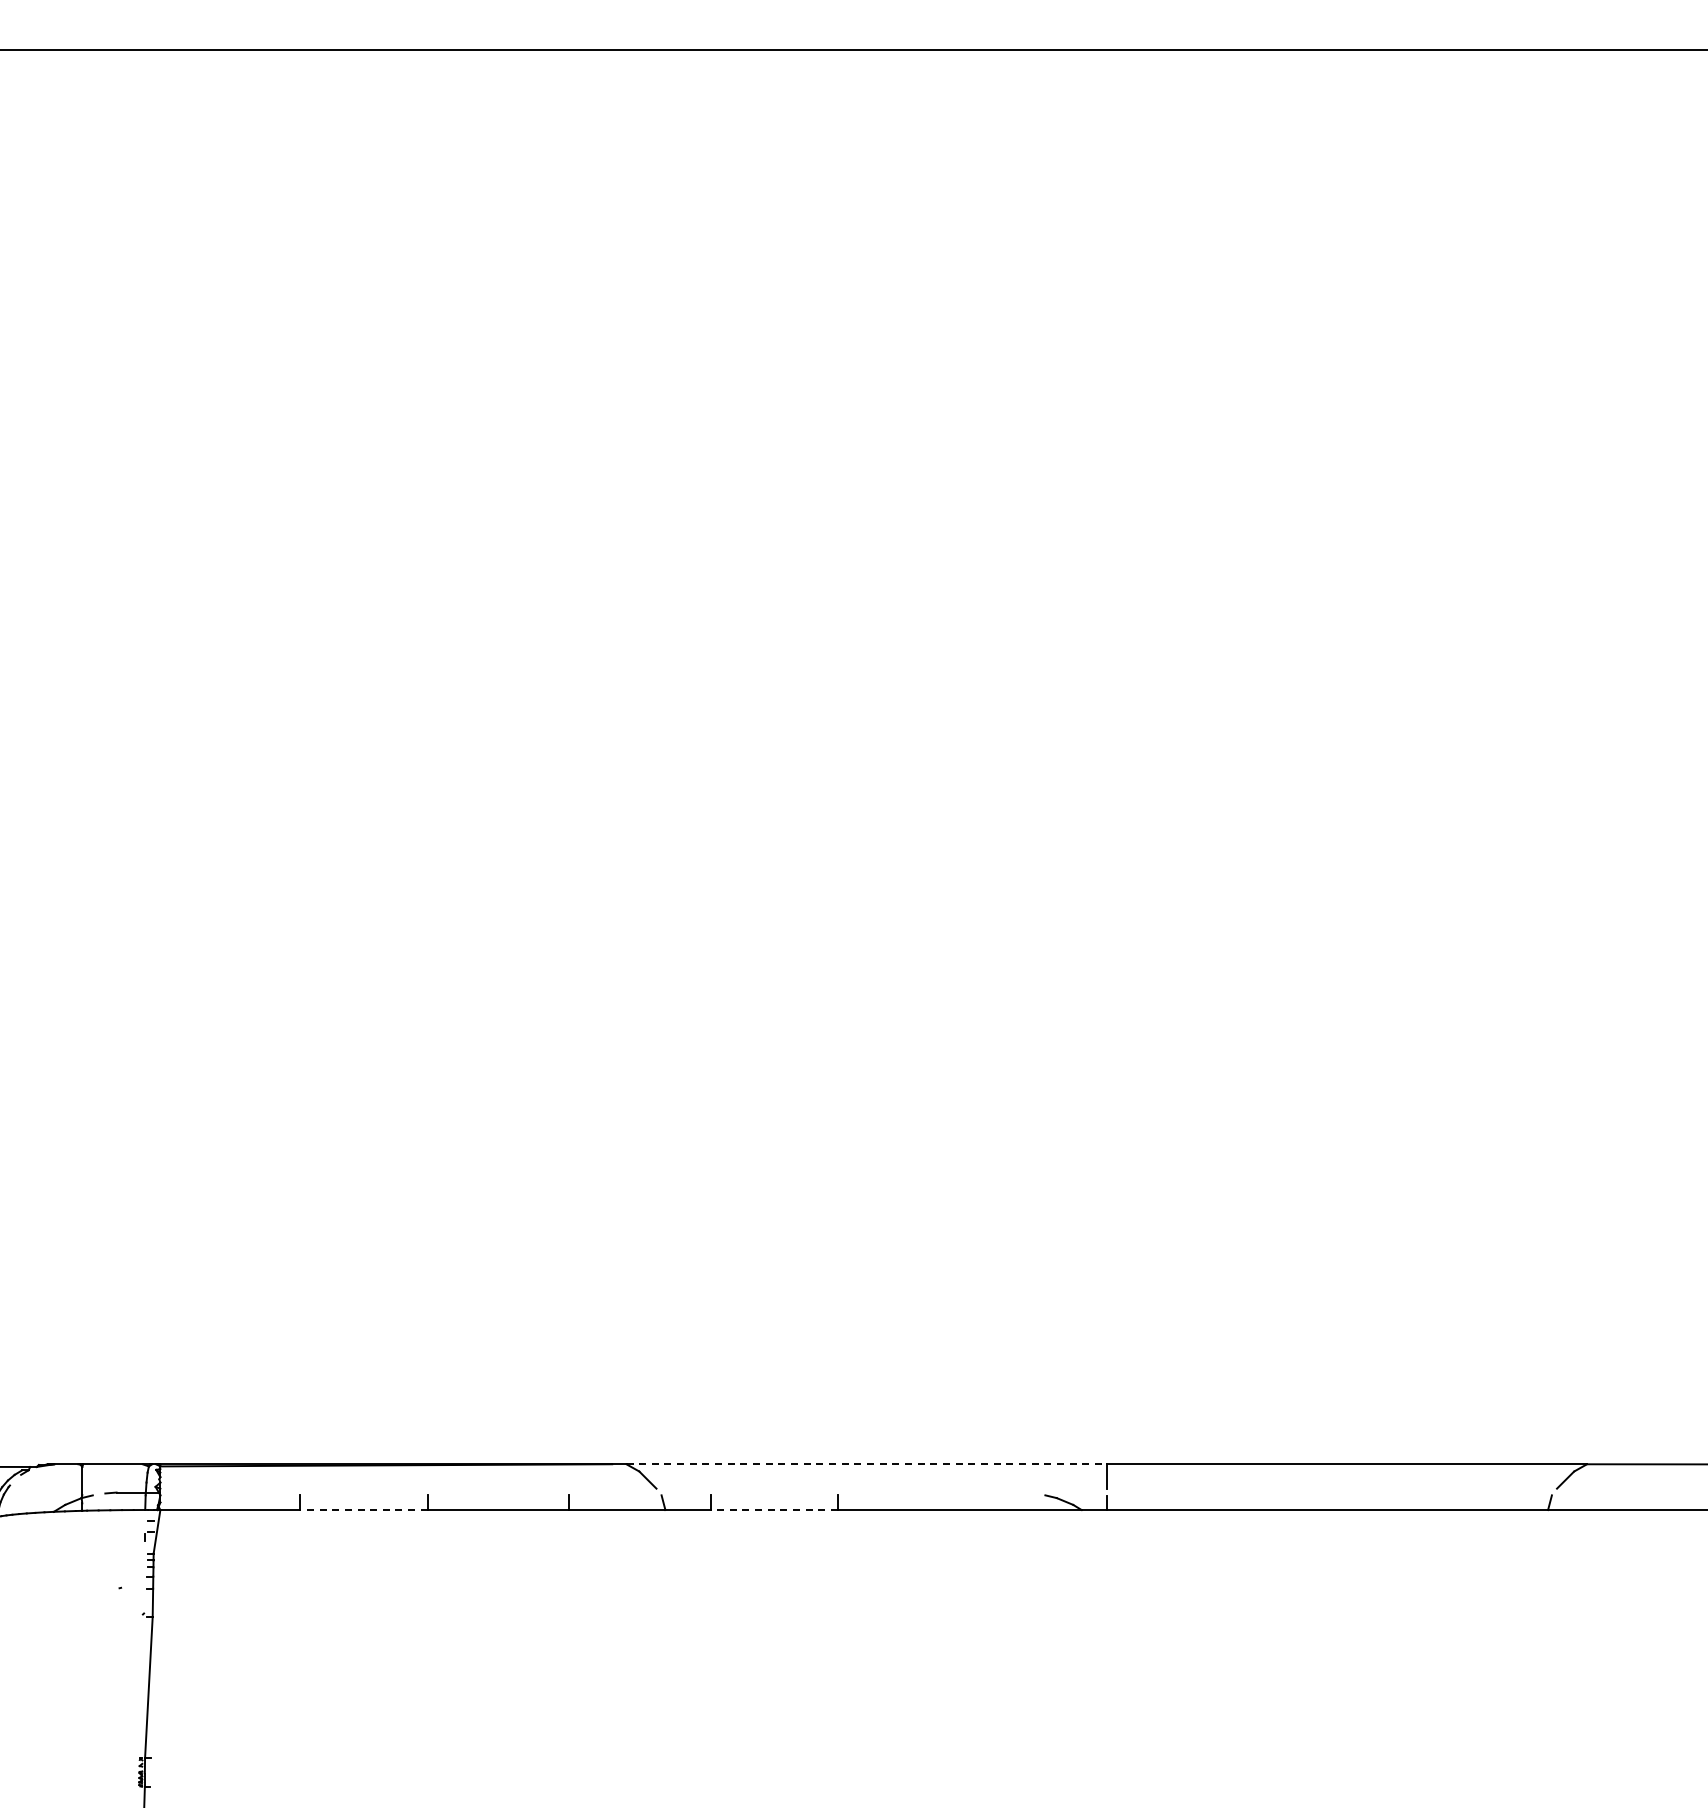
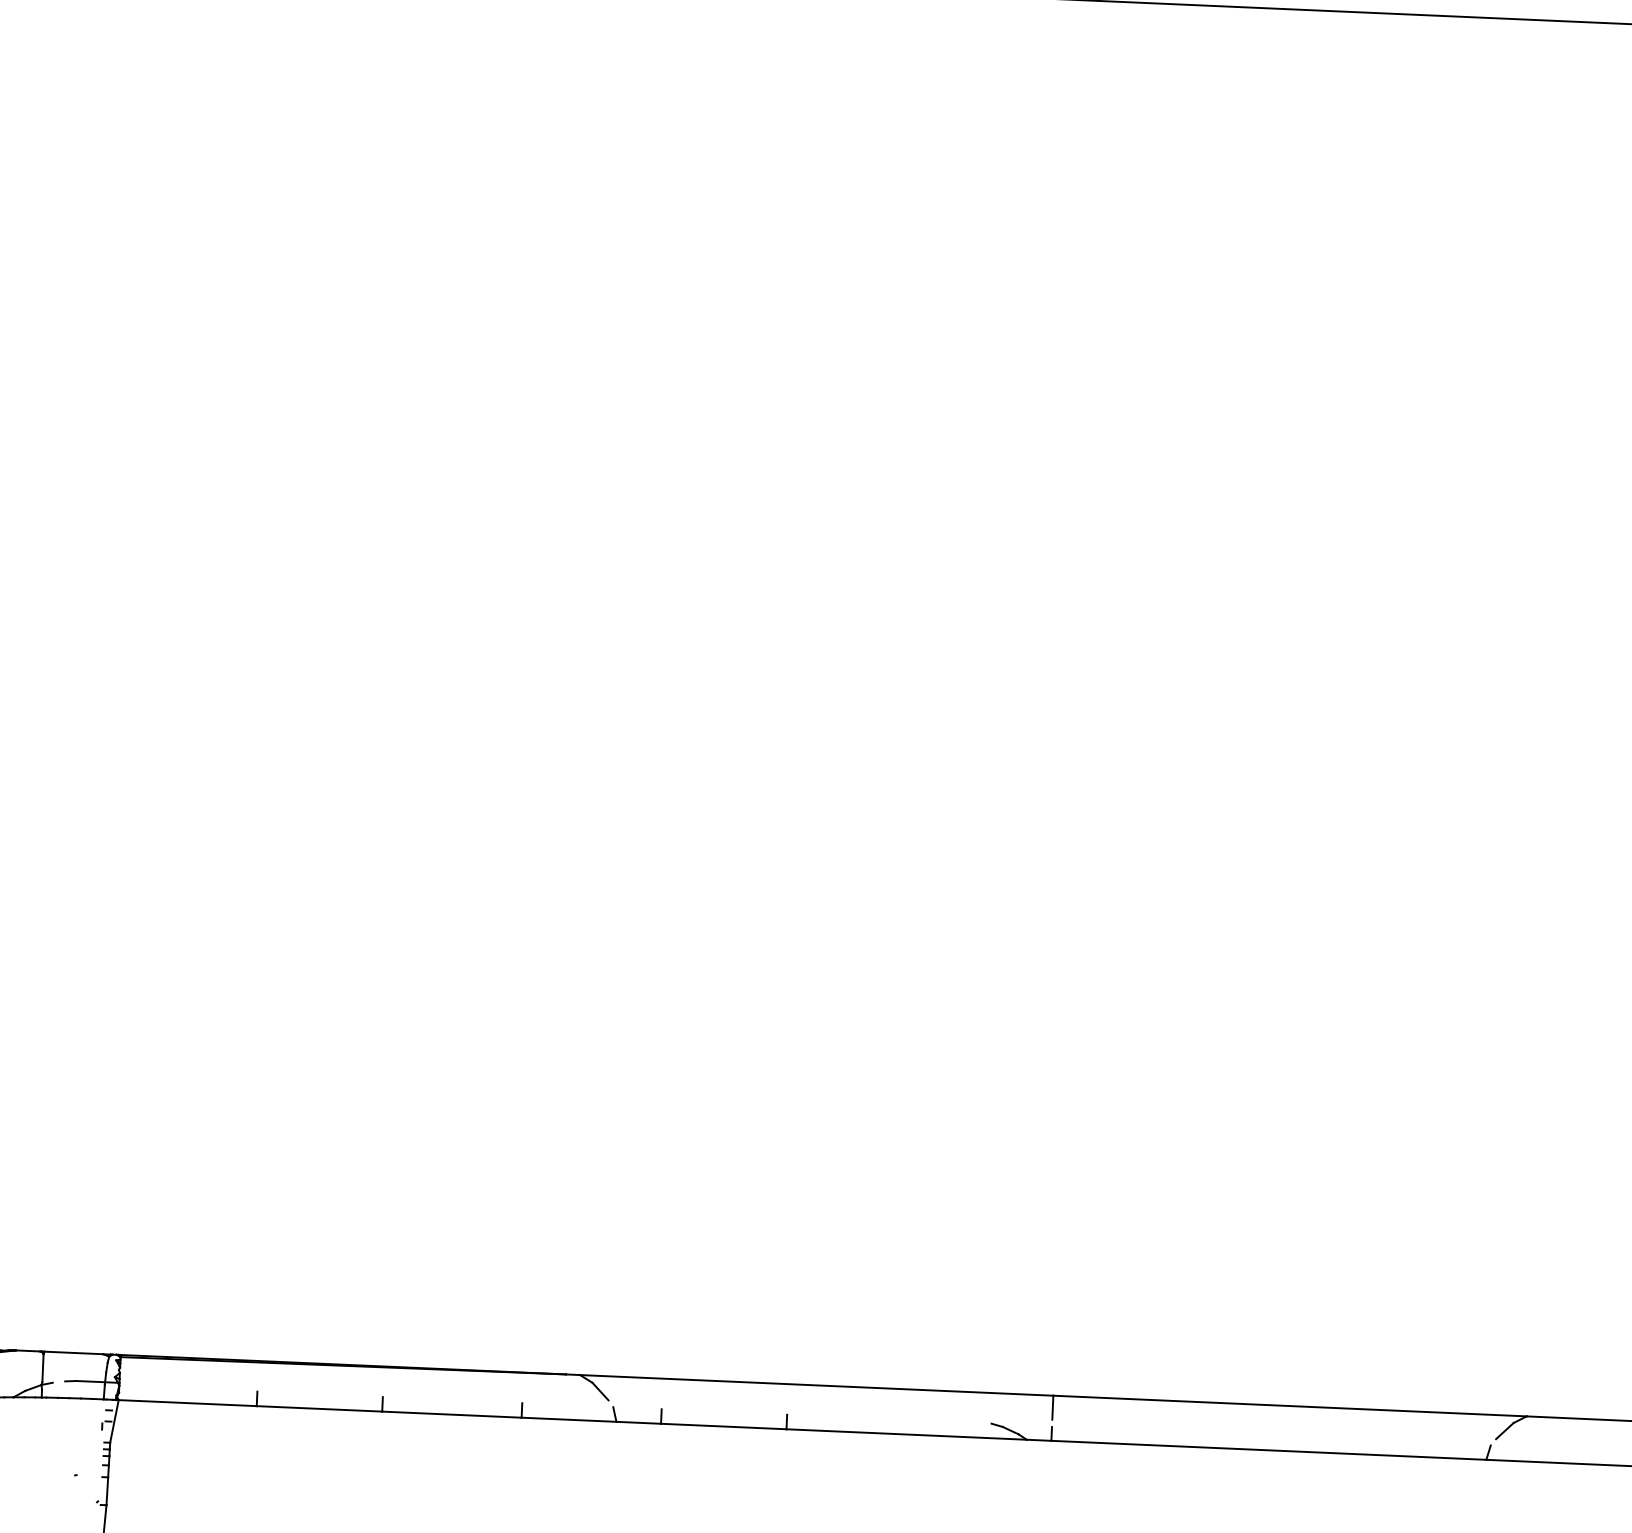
line: (867, 1464) -> (817, 1385), dashed -> solid
line: (364, 1510) -> (319, 1409), dashed -> solid
line: (774, 1510) -> (723, 1426), dashed -> solid

